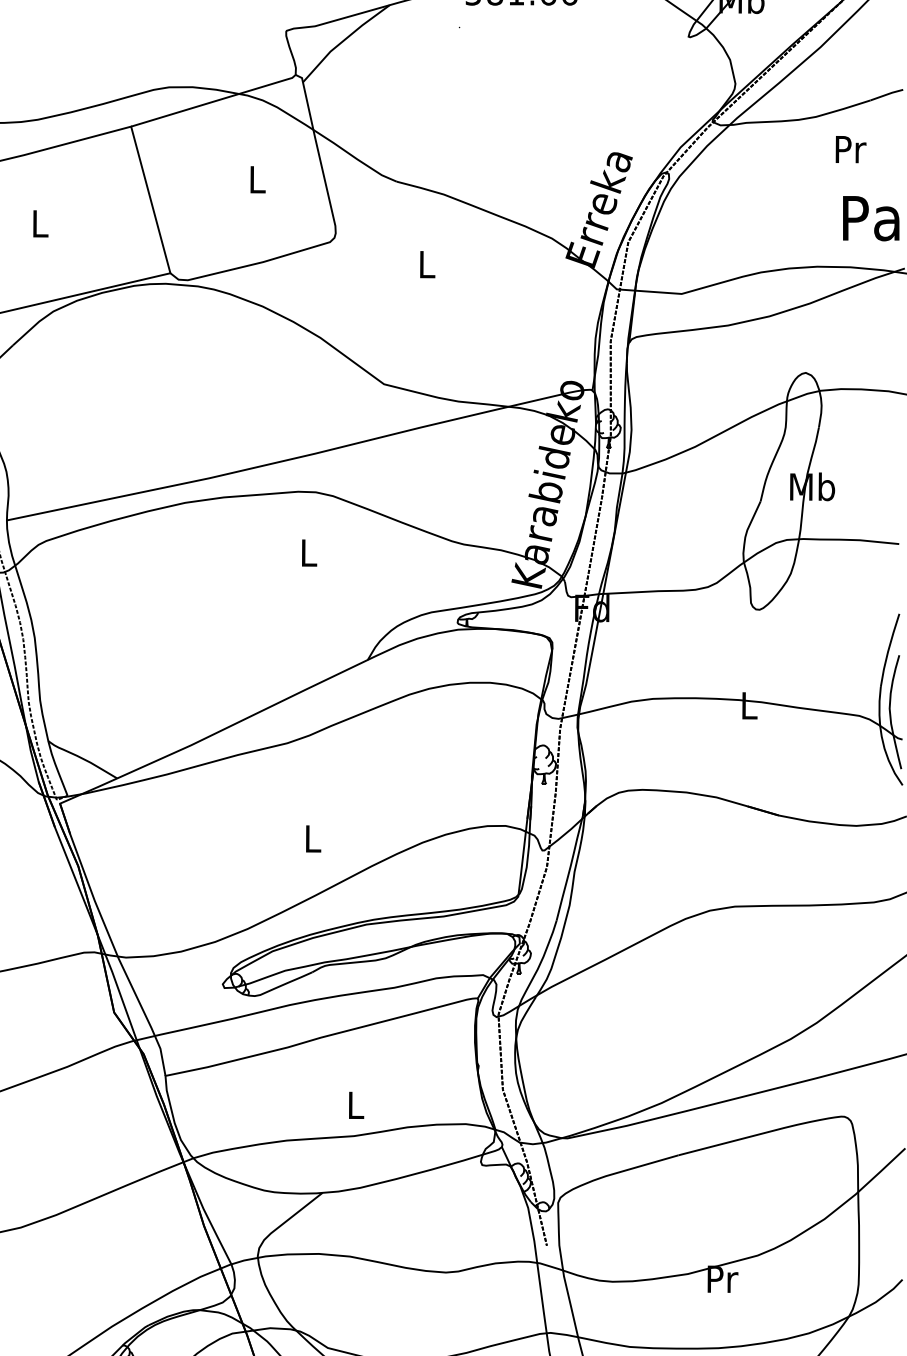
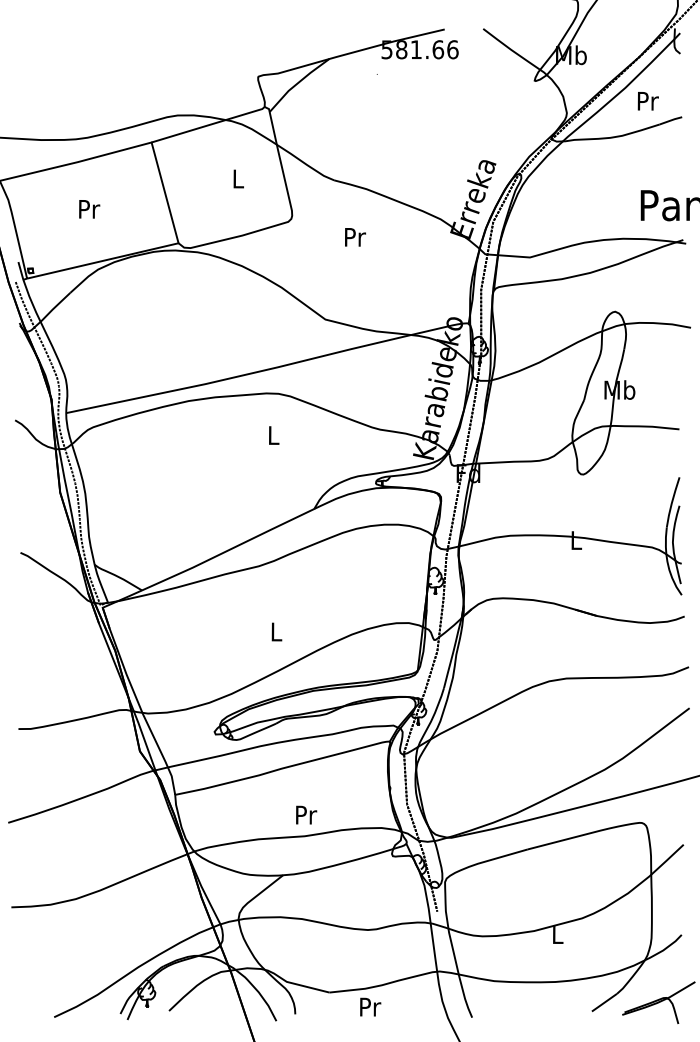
text: (849, 149) -> (647, 101), moved
text: (40, 224) -> (89, 209), L -> Pr
text: (427, 264) -> (355, 237), L -> Pr
text: (356, 1104) -> (306, 814), L -> Pr
text: (721, 1279) -> (557, 934), Pr -> L

